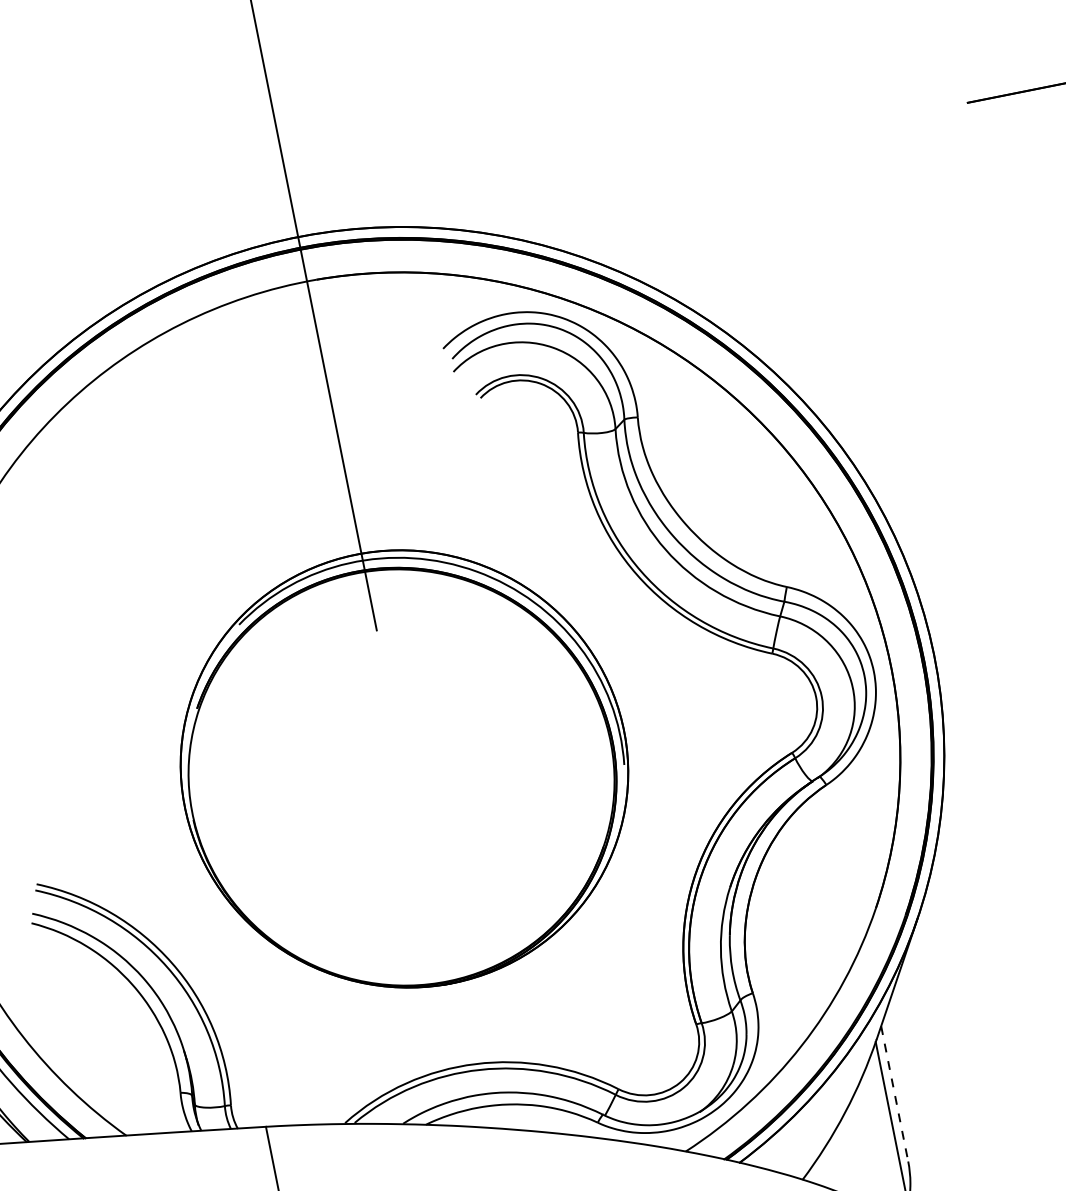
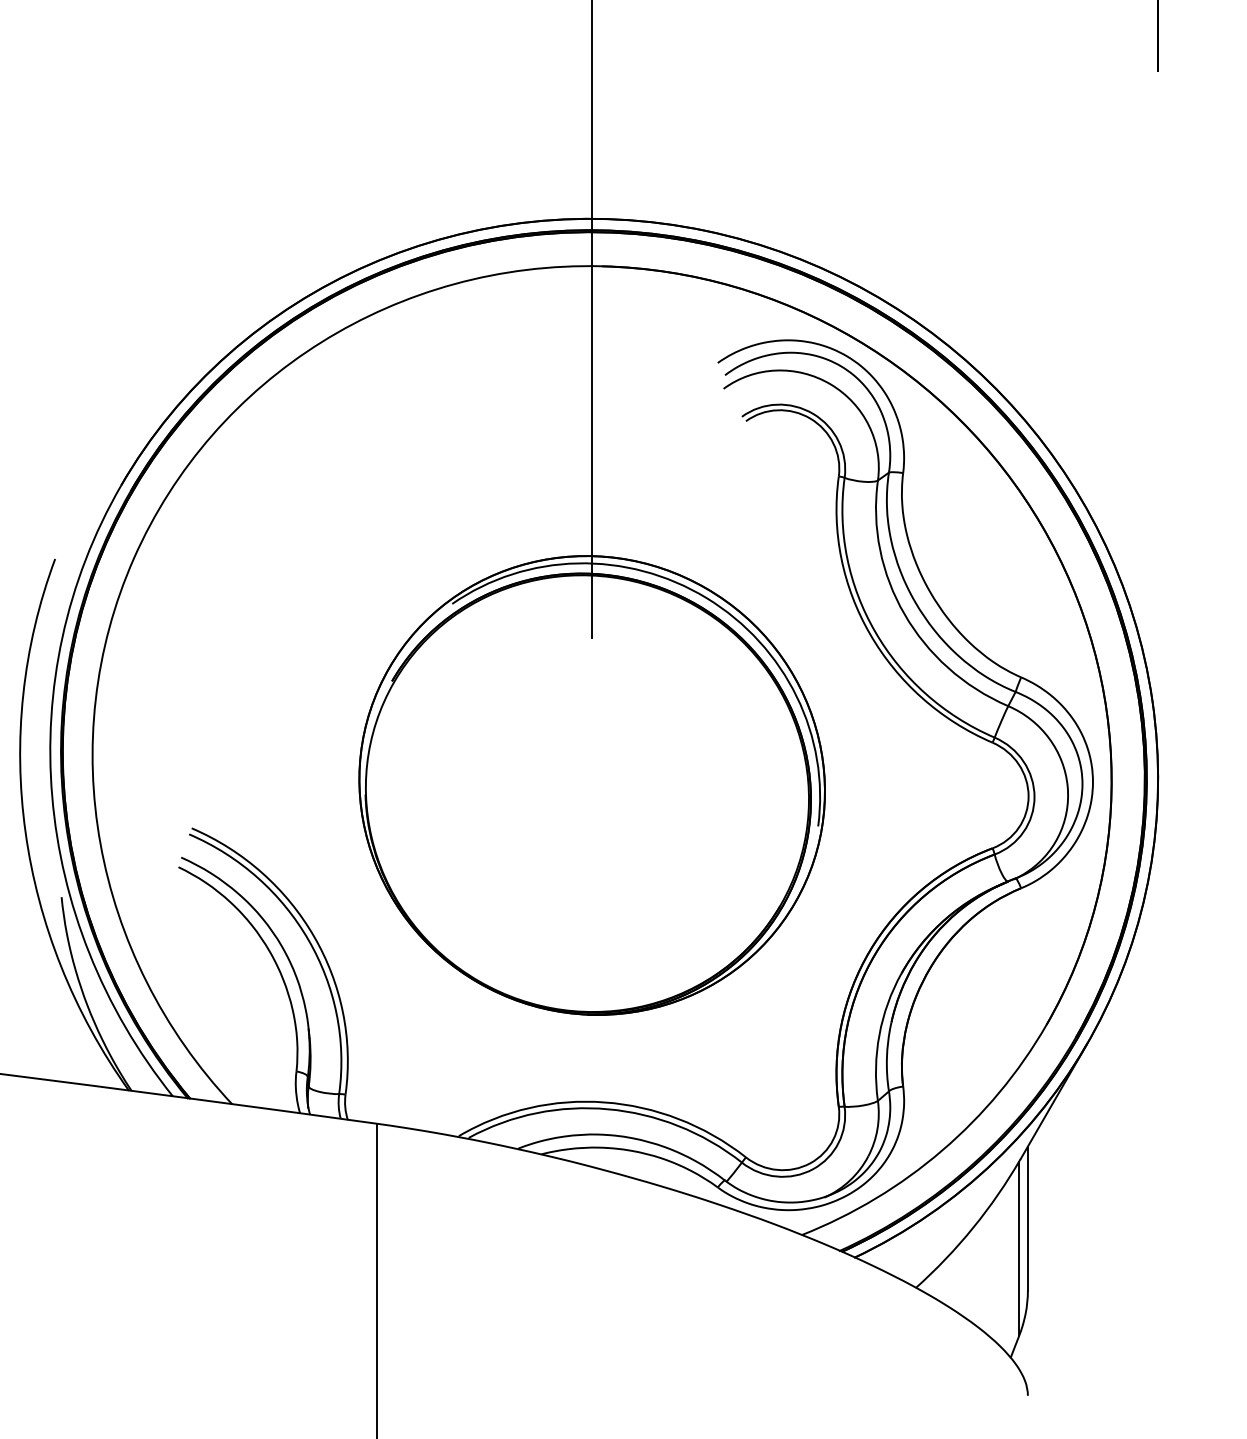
line: (894, 1094) -> (1027, 1219), dashed -> solid

